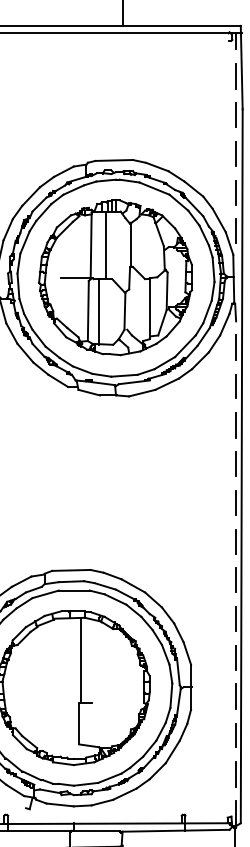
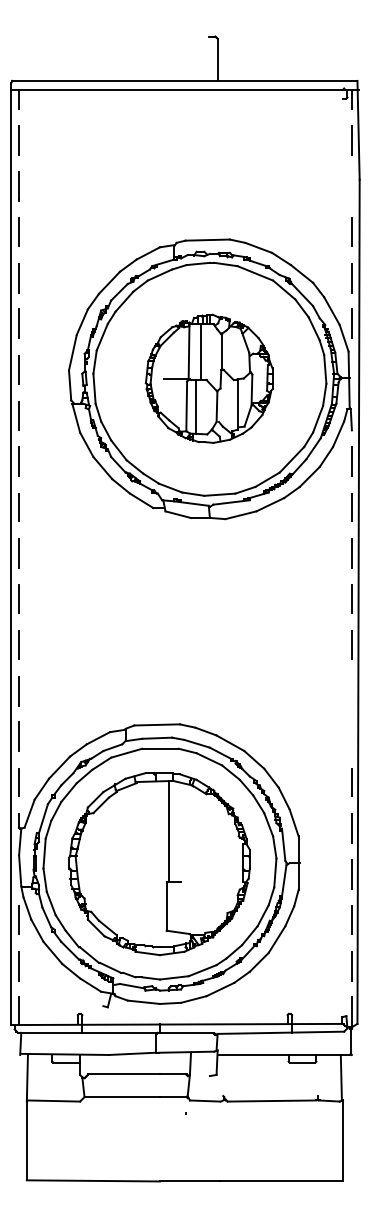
line: (235, 114) -> (351, 185), removed
part: (114, 277) -> (208, 378), size x0.7
line: (235, 541) -> (351, 690), removed
line: (235, 580) -> (351, 736), removed

